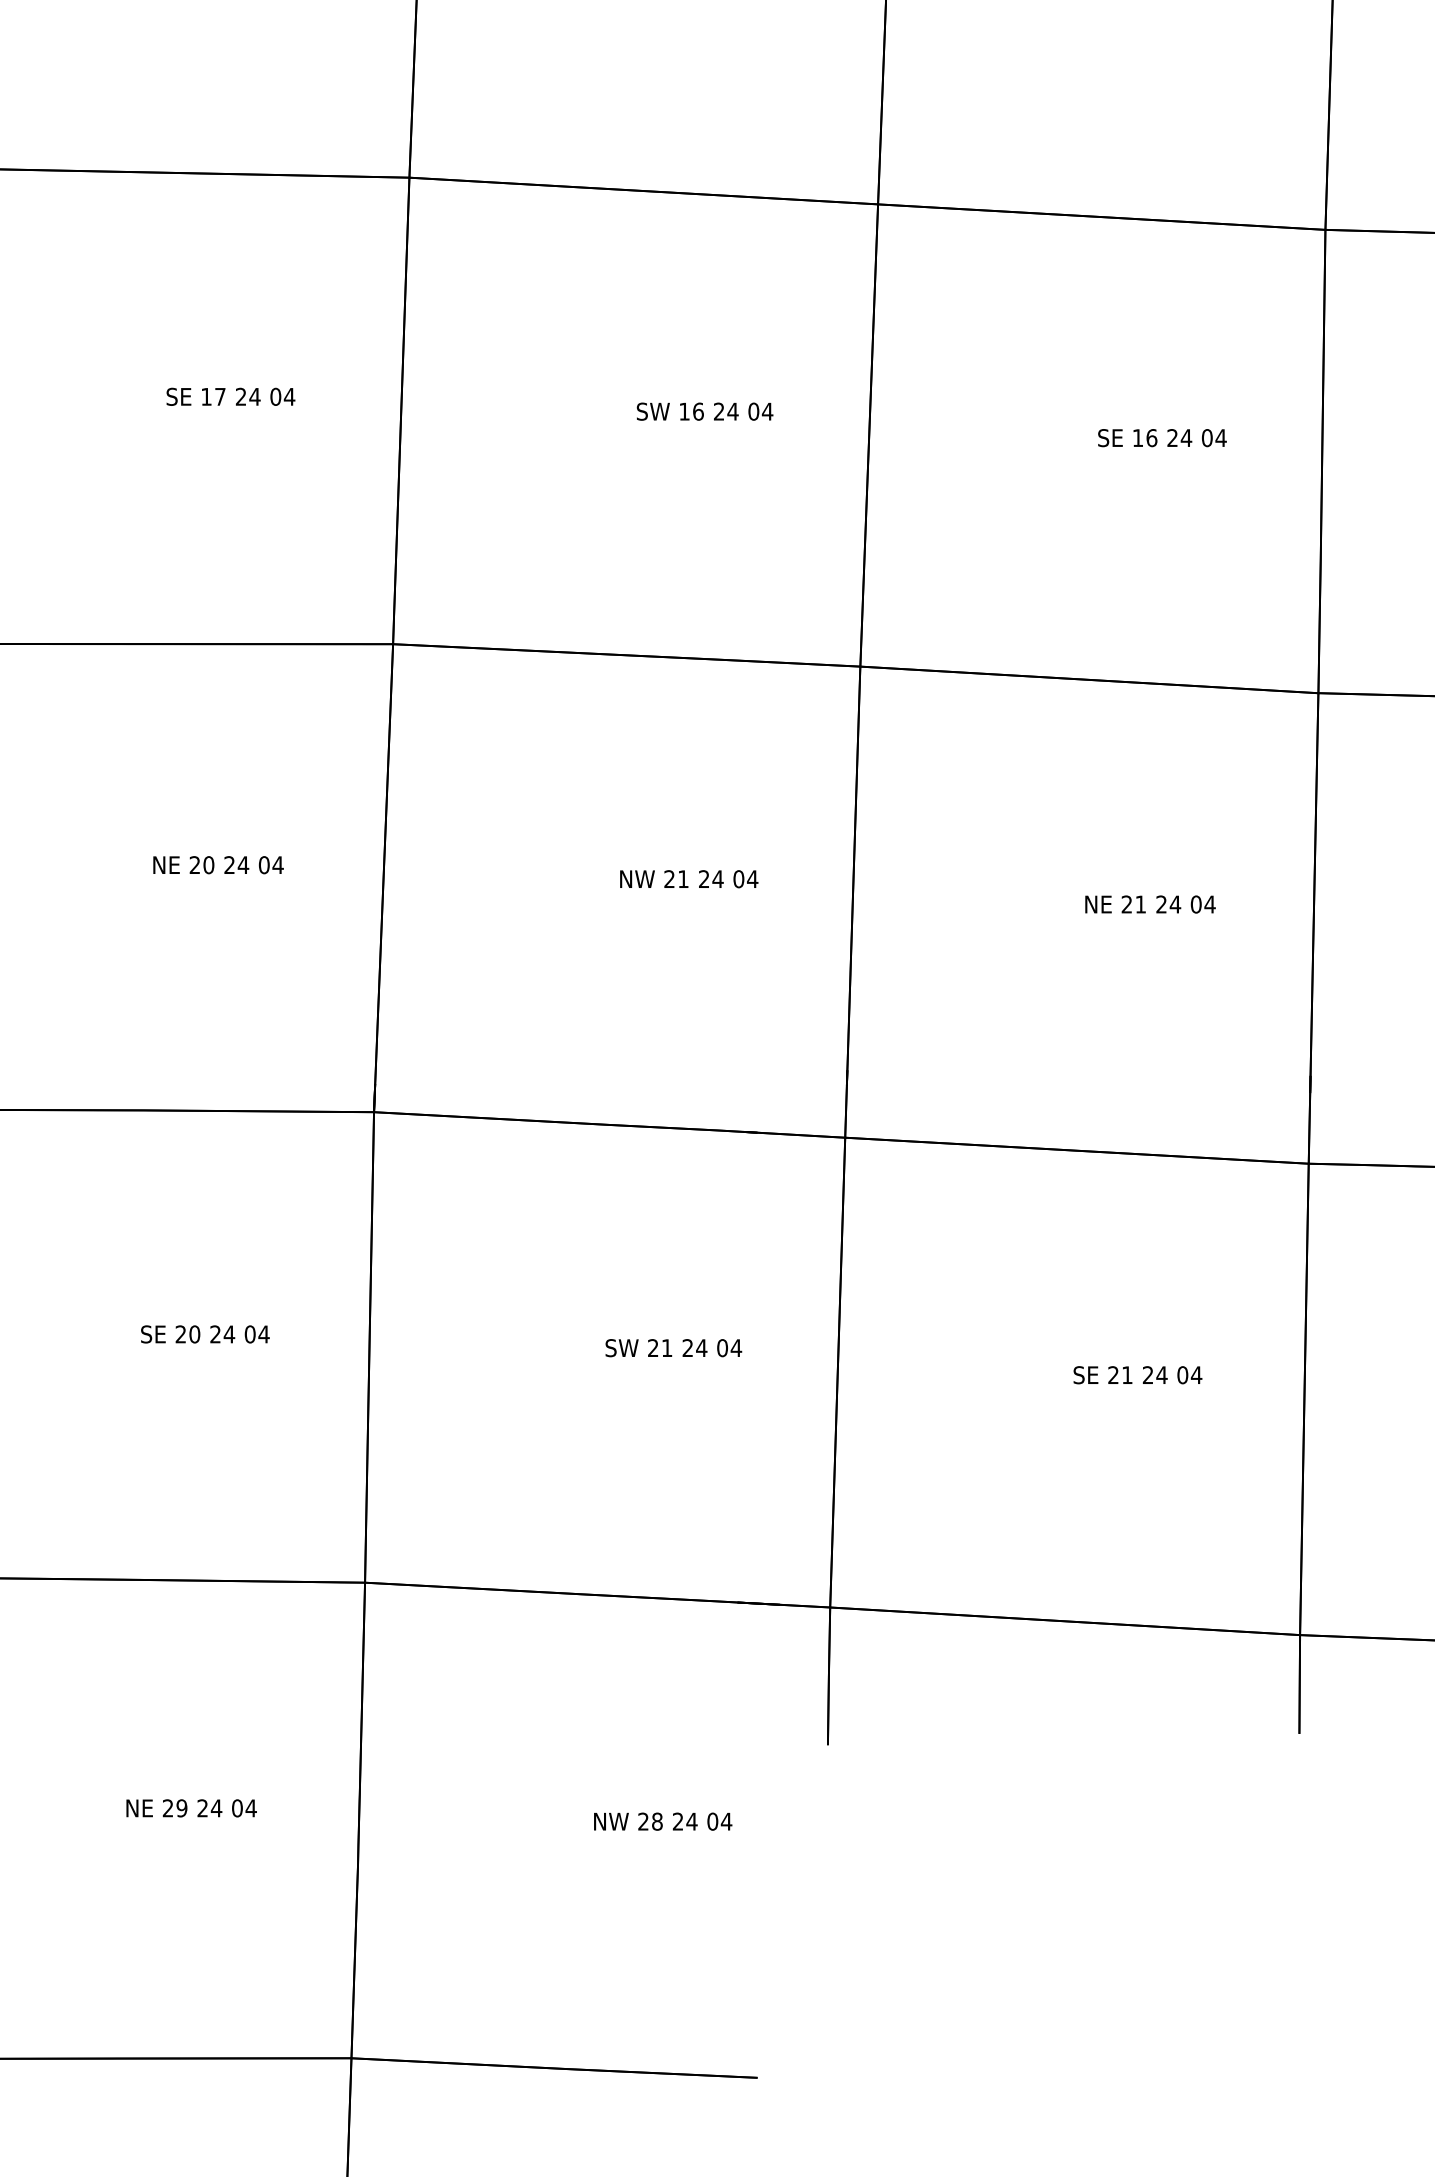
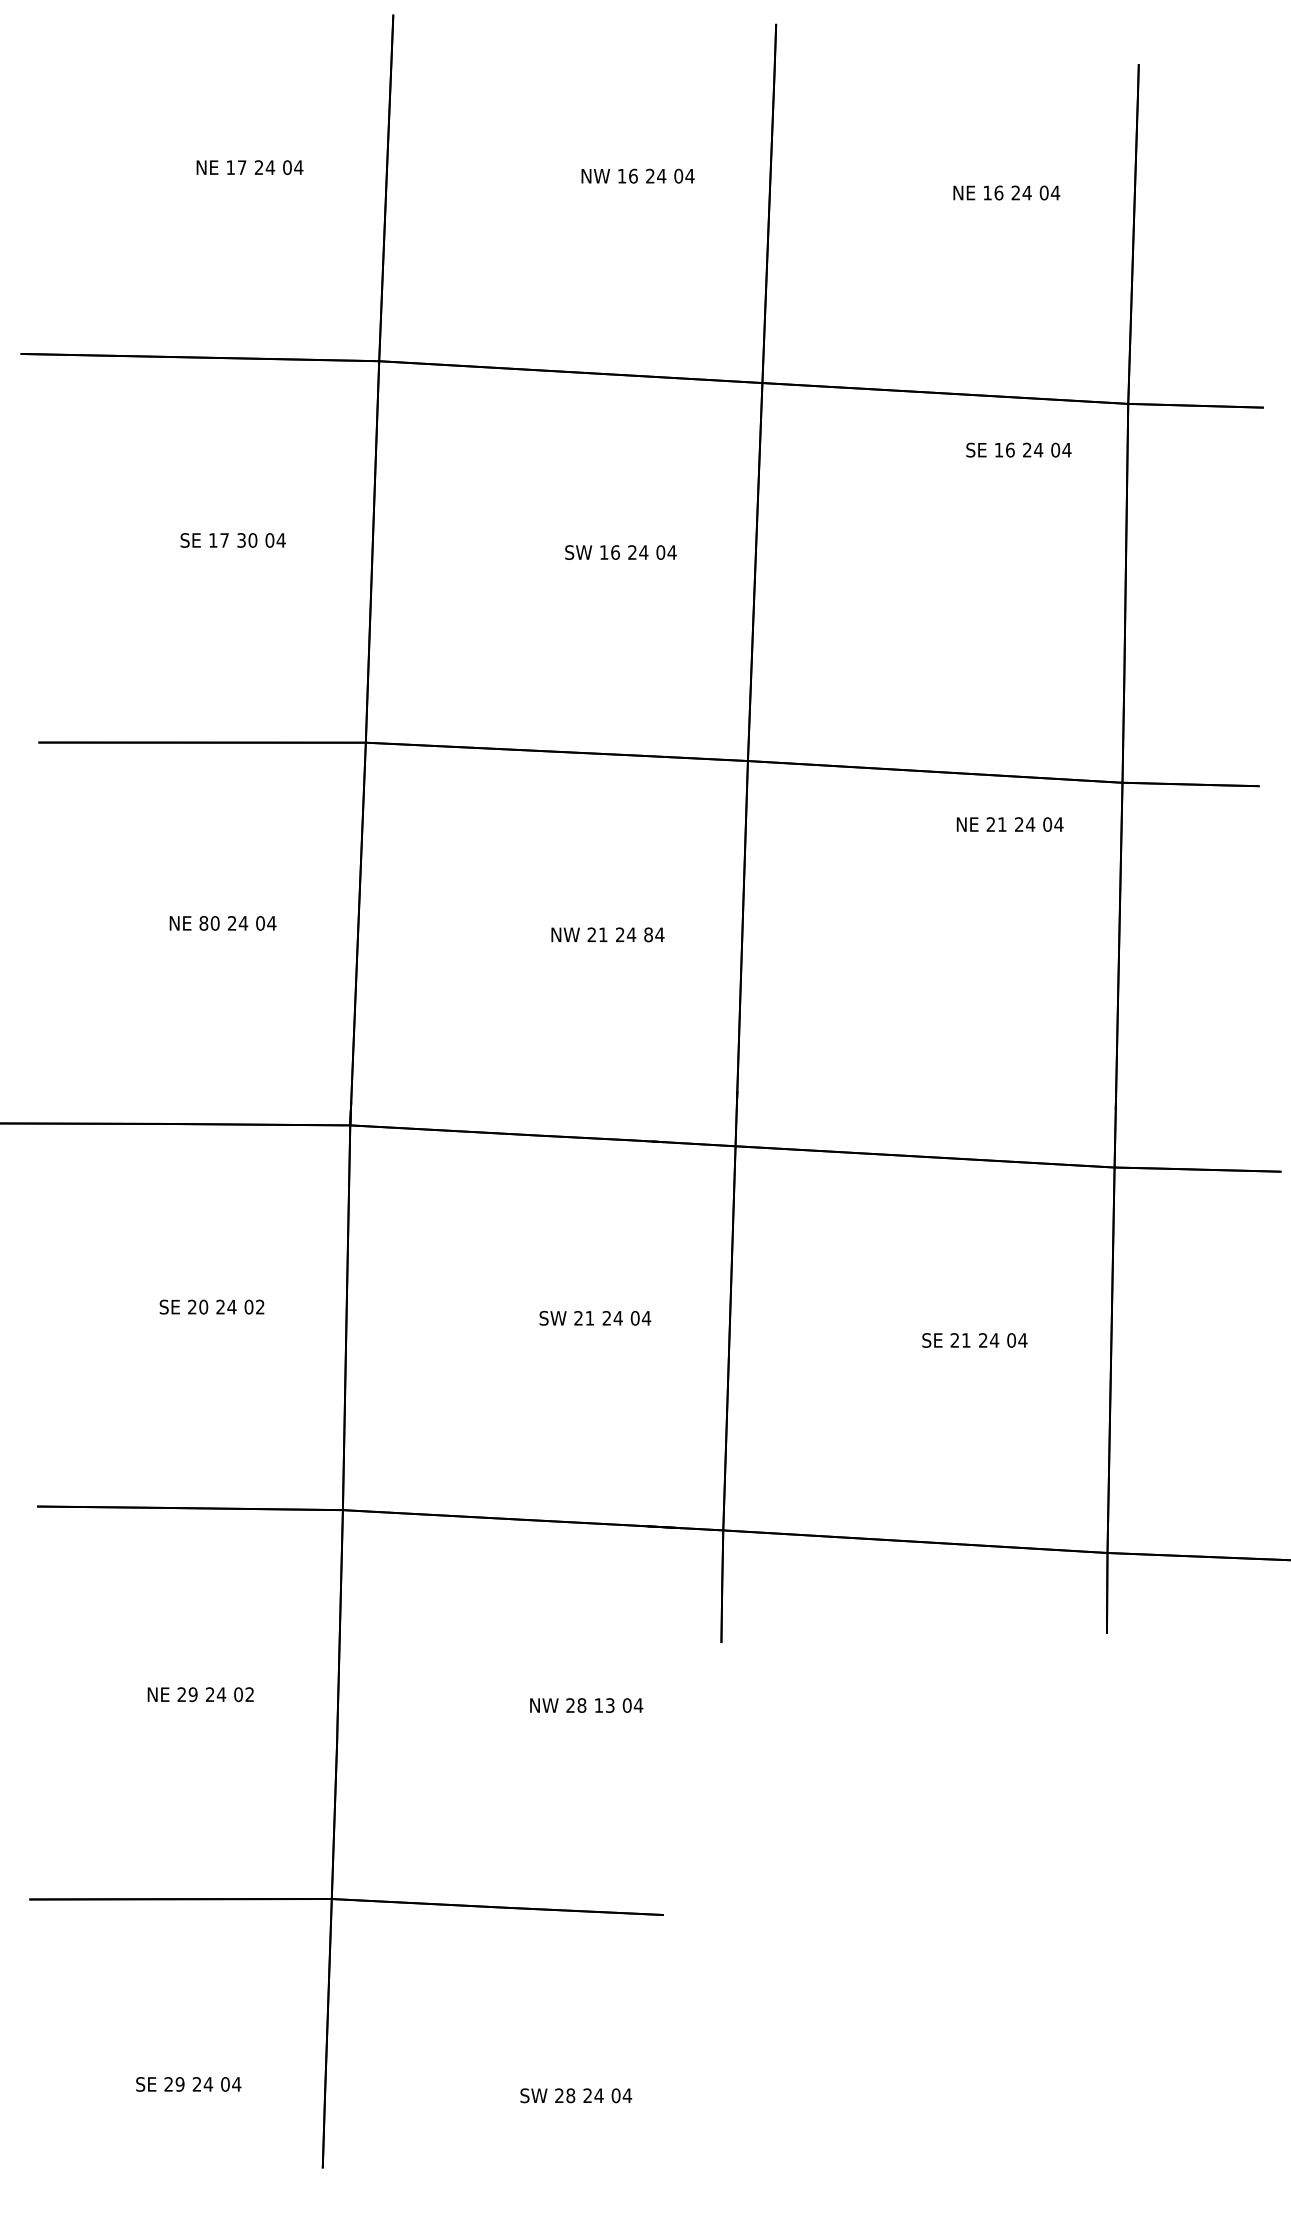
text: (248, 396) -> (247, 540), 24 -> 30
text: (1161, 437) -> (1018, 449), moved
text: (194, 865) -> (203, 923), 20 -> 80
text: (738, 878) -> (648, 934), 04 -> 84
text: (1149, 904) -> (1009, 824), moved
text: (263, 1333) -> (259, 1306), 04 -> 02
text: (250, 1808) -> (249, 1694), 04 -> 02
text: (684, 1821) -> (604, 1705), 24 -> 13

